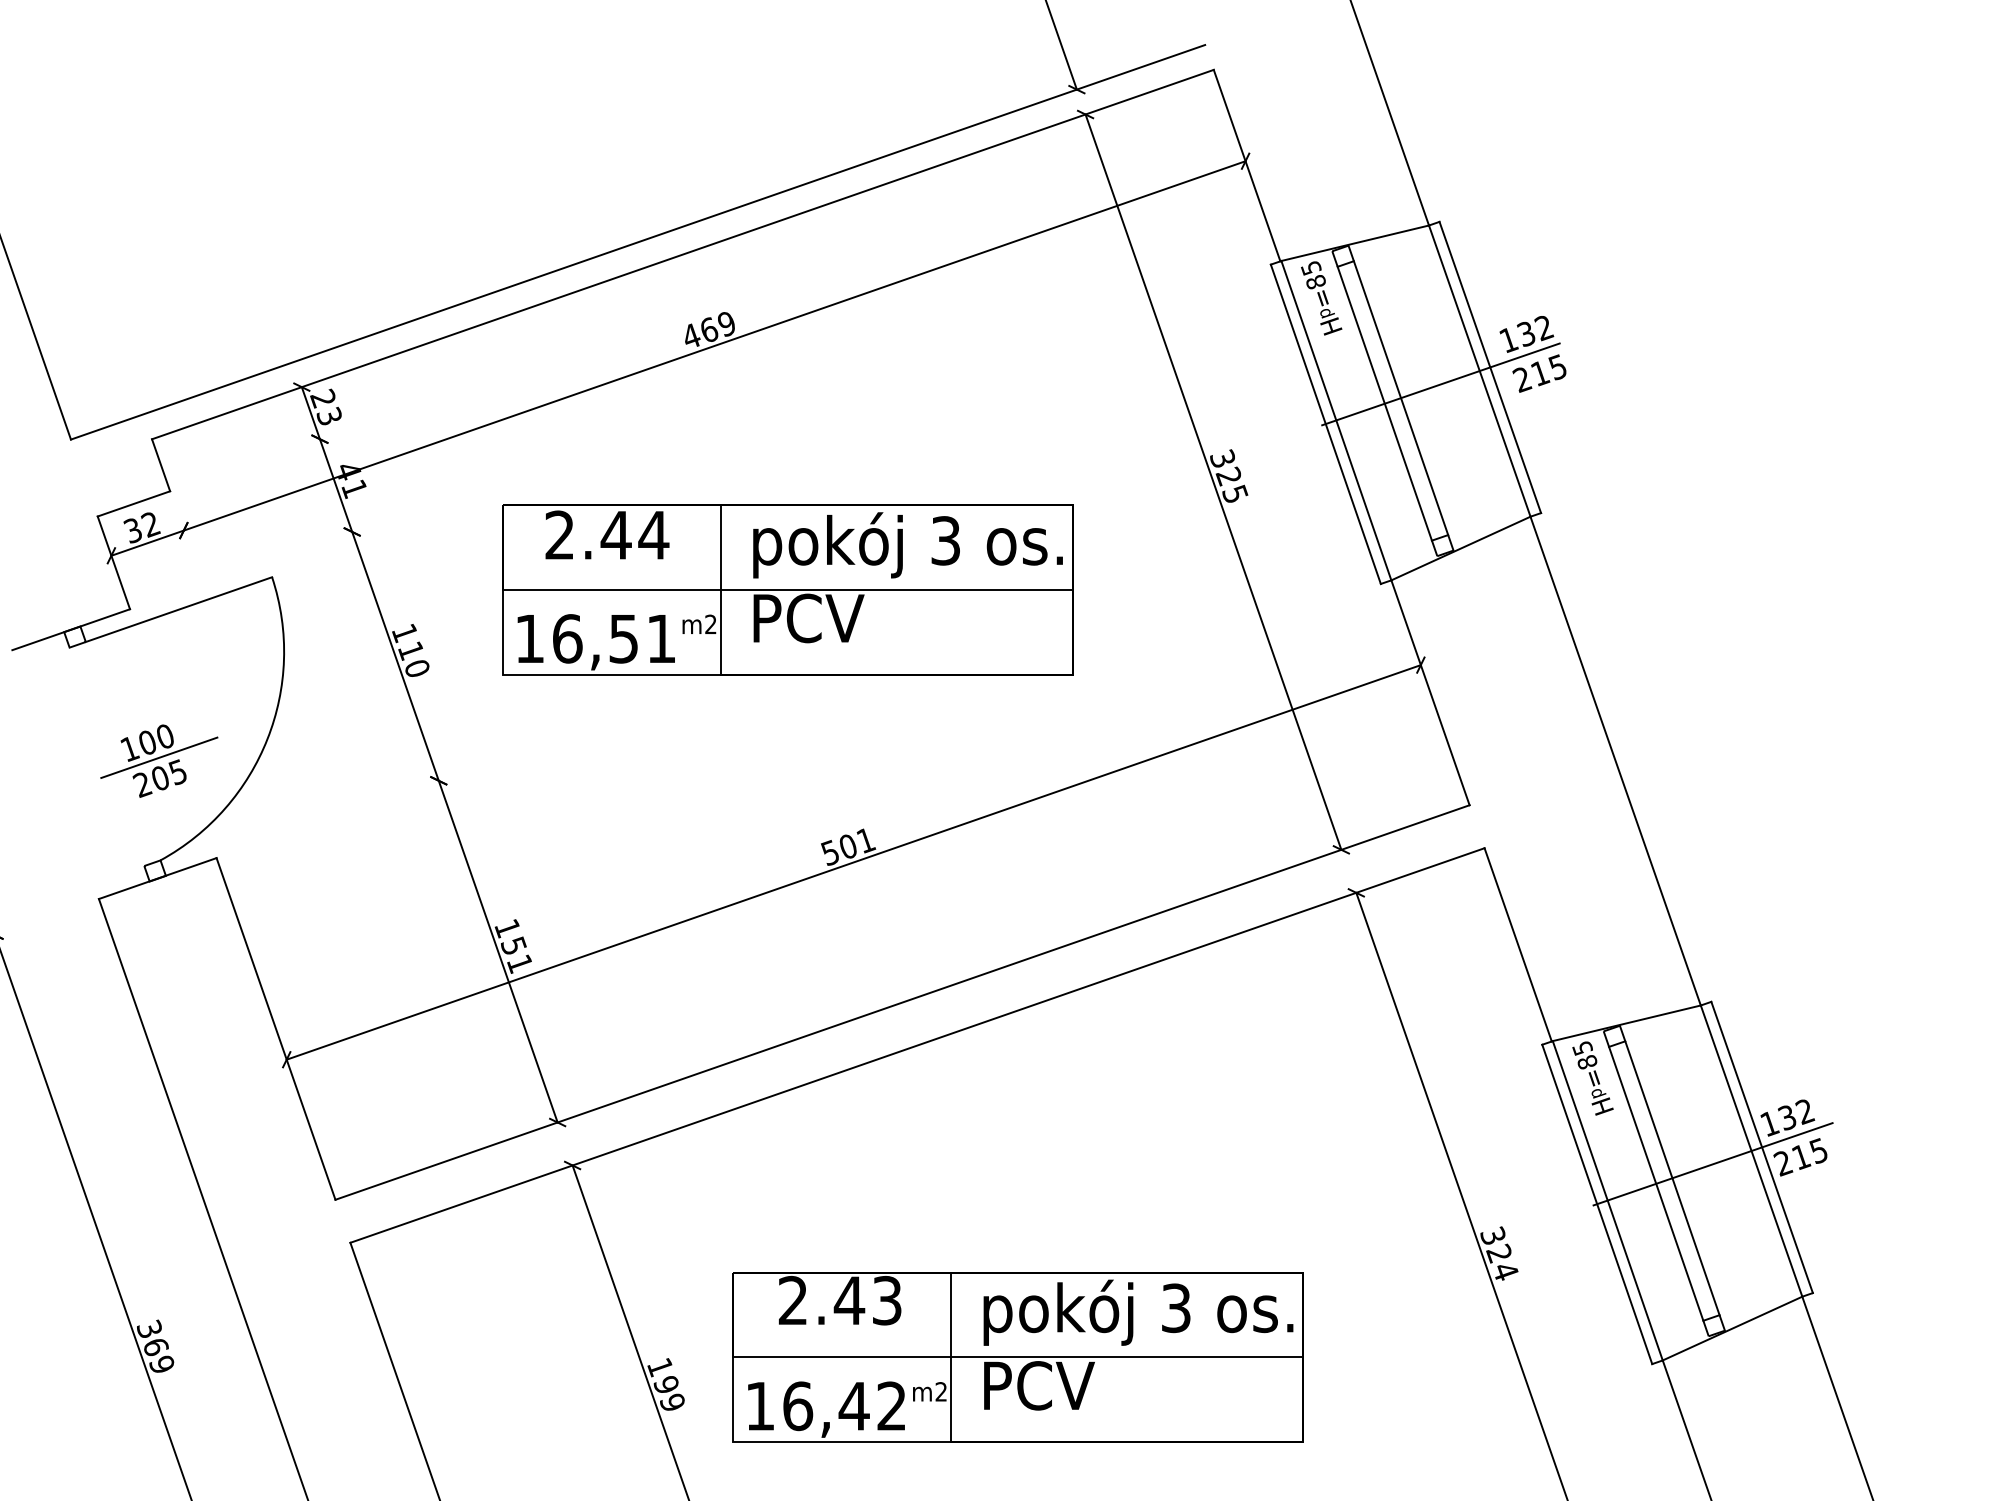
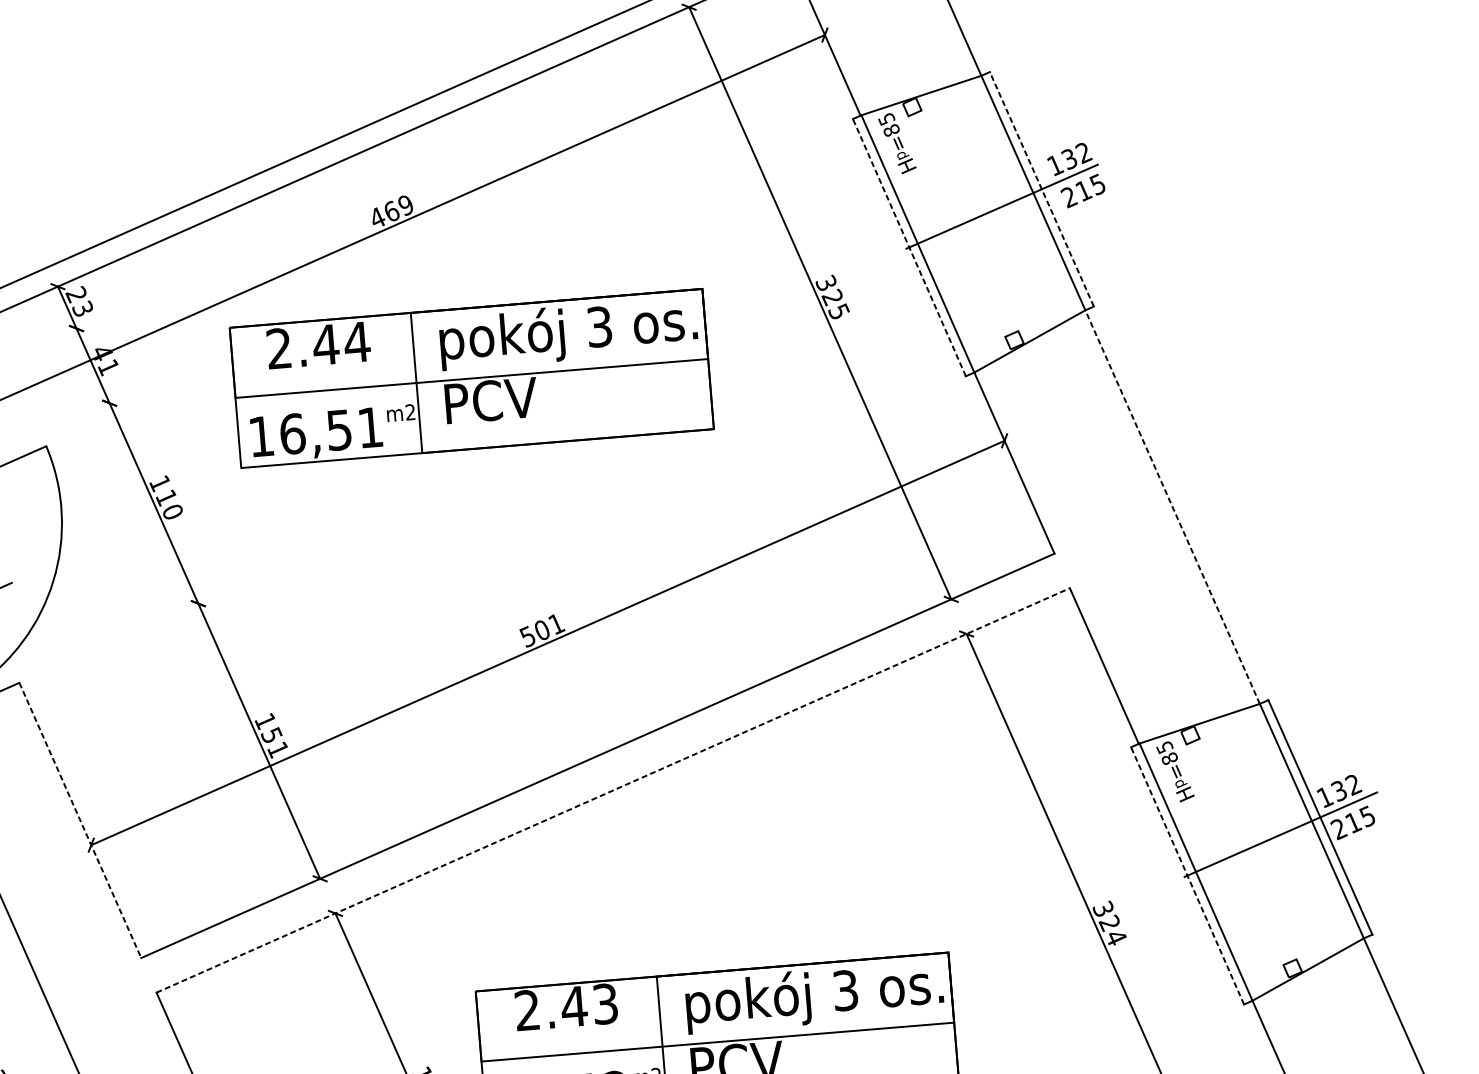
line: (1490, 367) -> (1042, 189), solid -> dashed
line: (1400, 398) -> (969, 221), removed
line: (1384, 403) -> (956, 226), removed
line: (1325, 424) -> (909, 247), solid -> dashed
part: (787, 589) -> (471, 378), moved
line: (1615, 761) -> (1172, 507), solid -> dashed
line: (276, 1028) -> (80, 820), solid -> dashed
line: (917, 1045) -> (613, 790), solid -> dashed
line: (1672, 1178) -> (1248, 849), removed
line: (1656, 1183) -> (1235, 854), removed
line: (1597, 1204) -> (1187, 875), solid -> dashed

